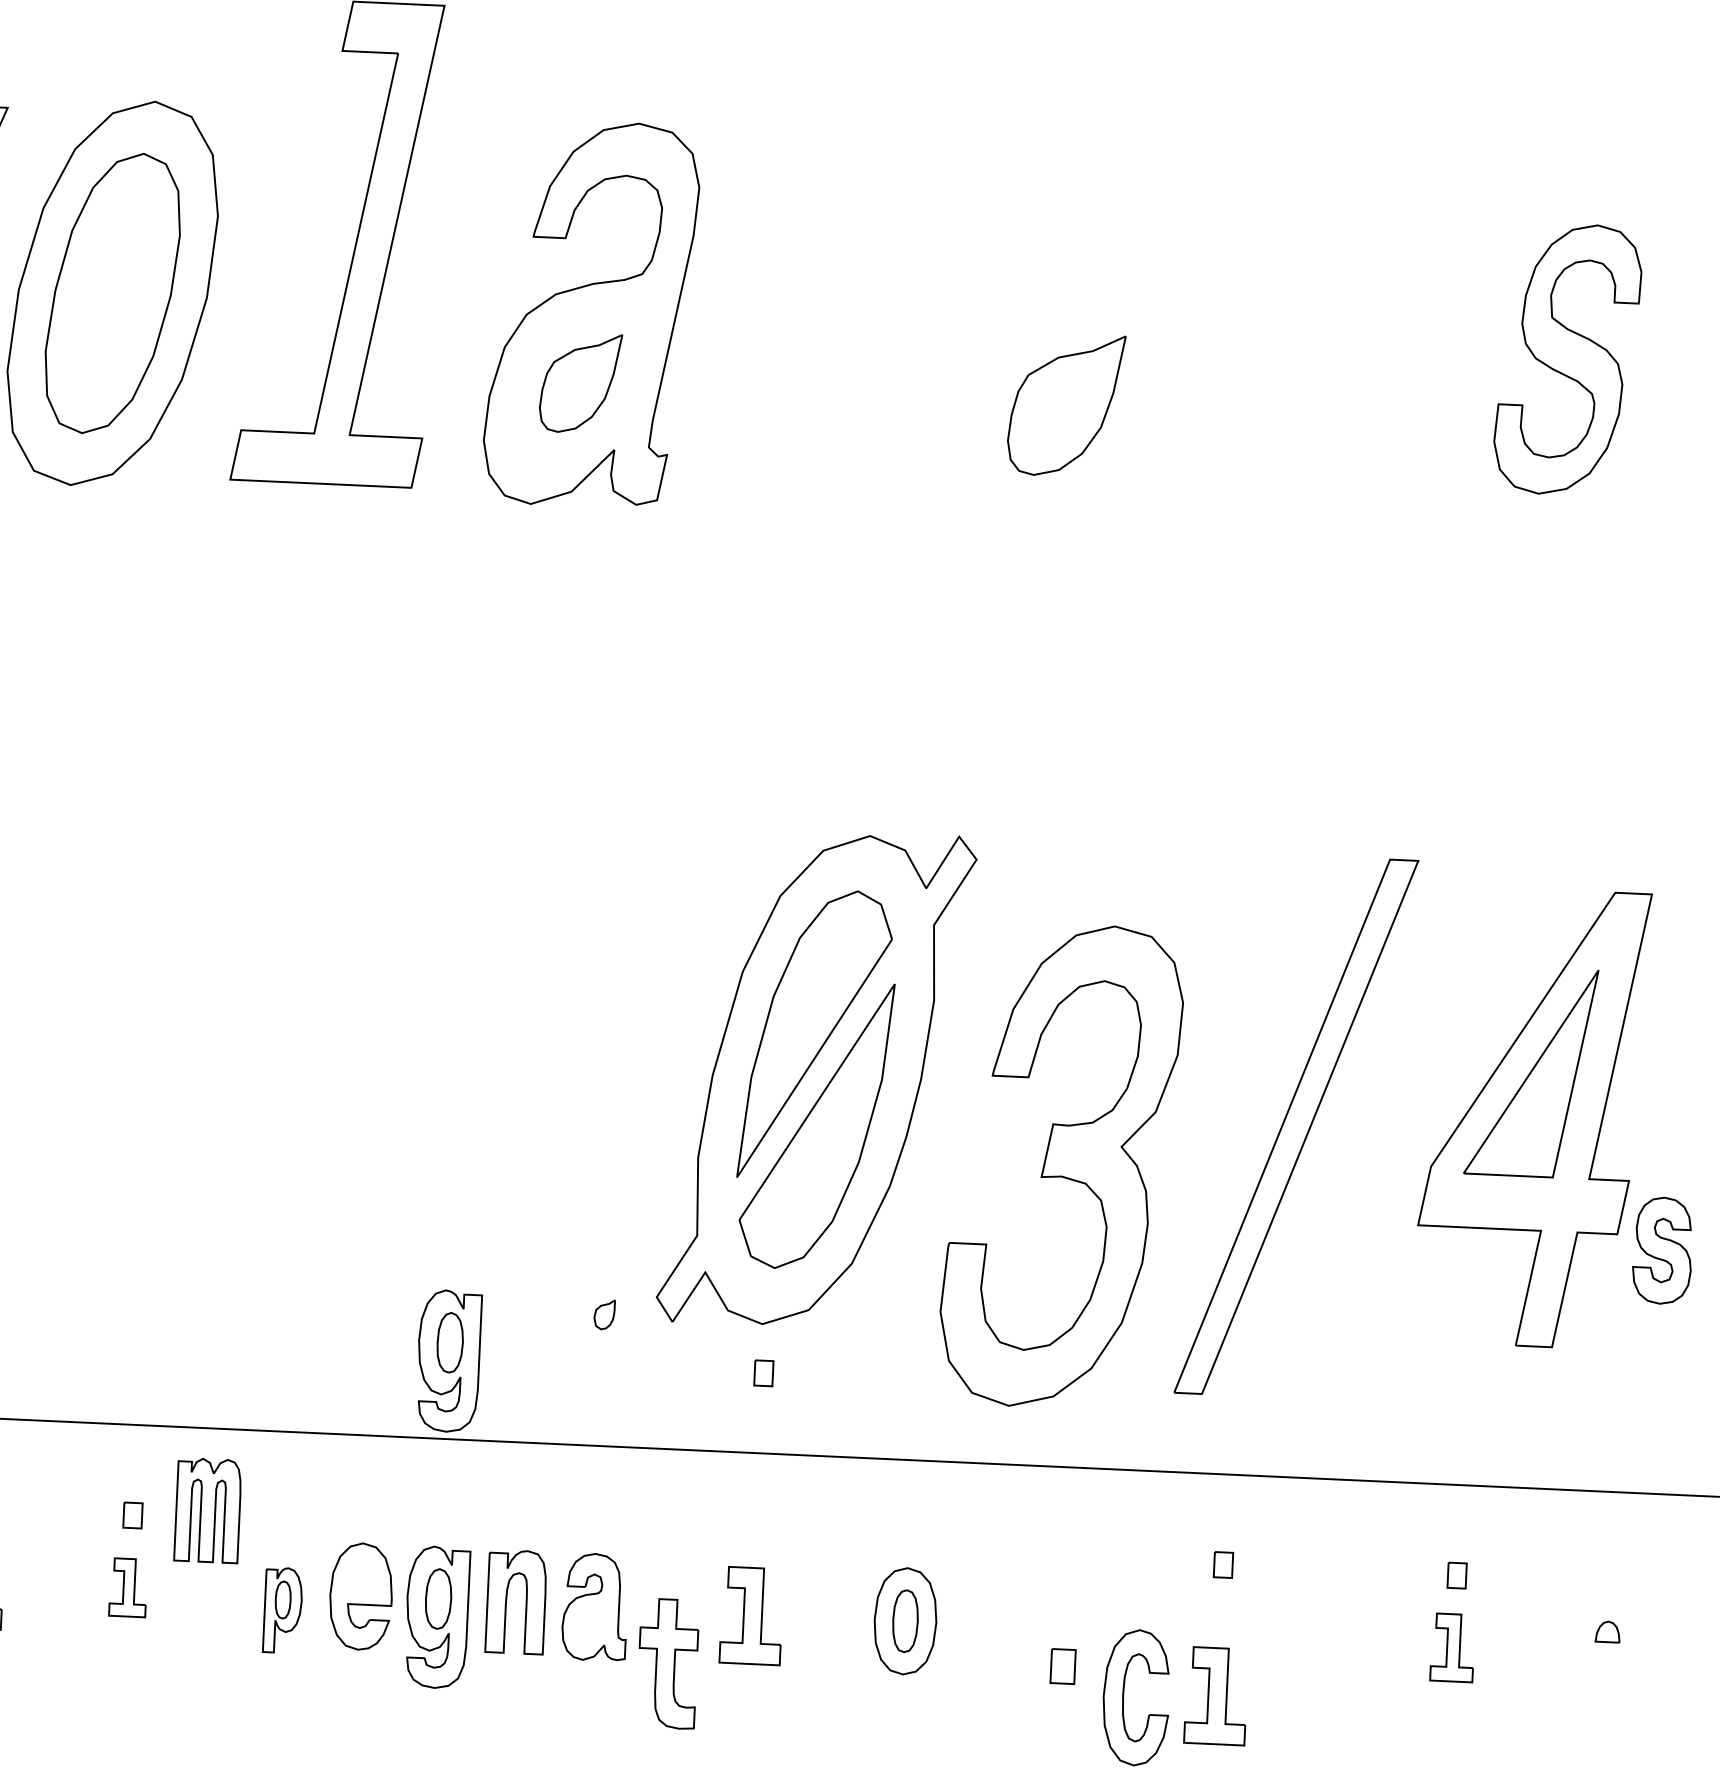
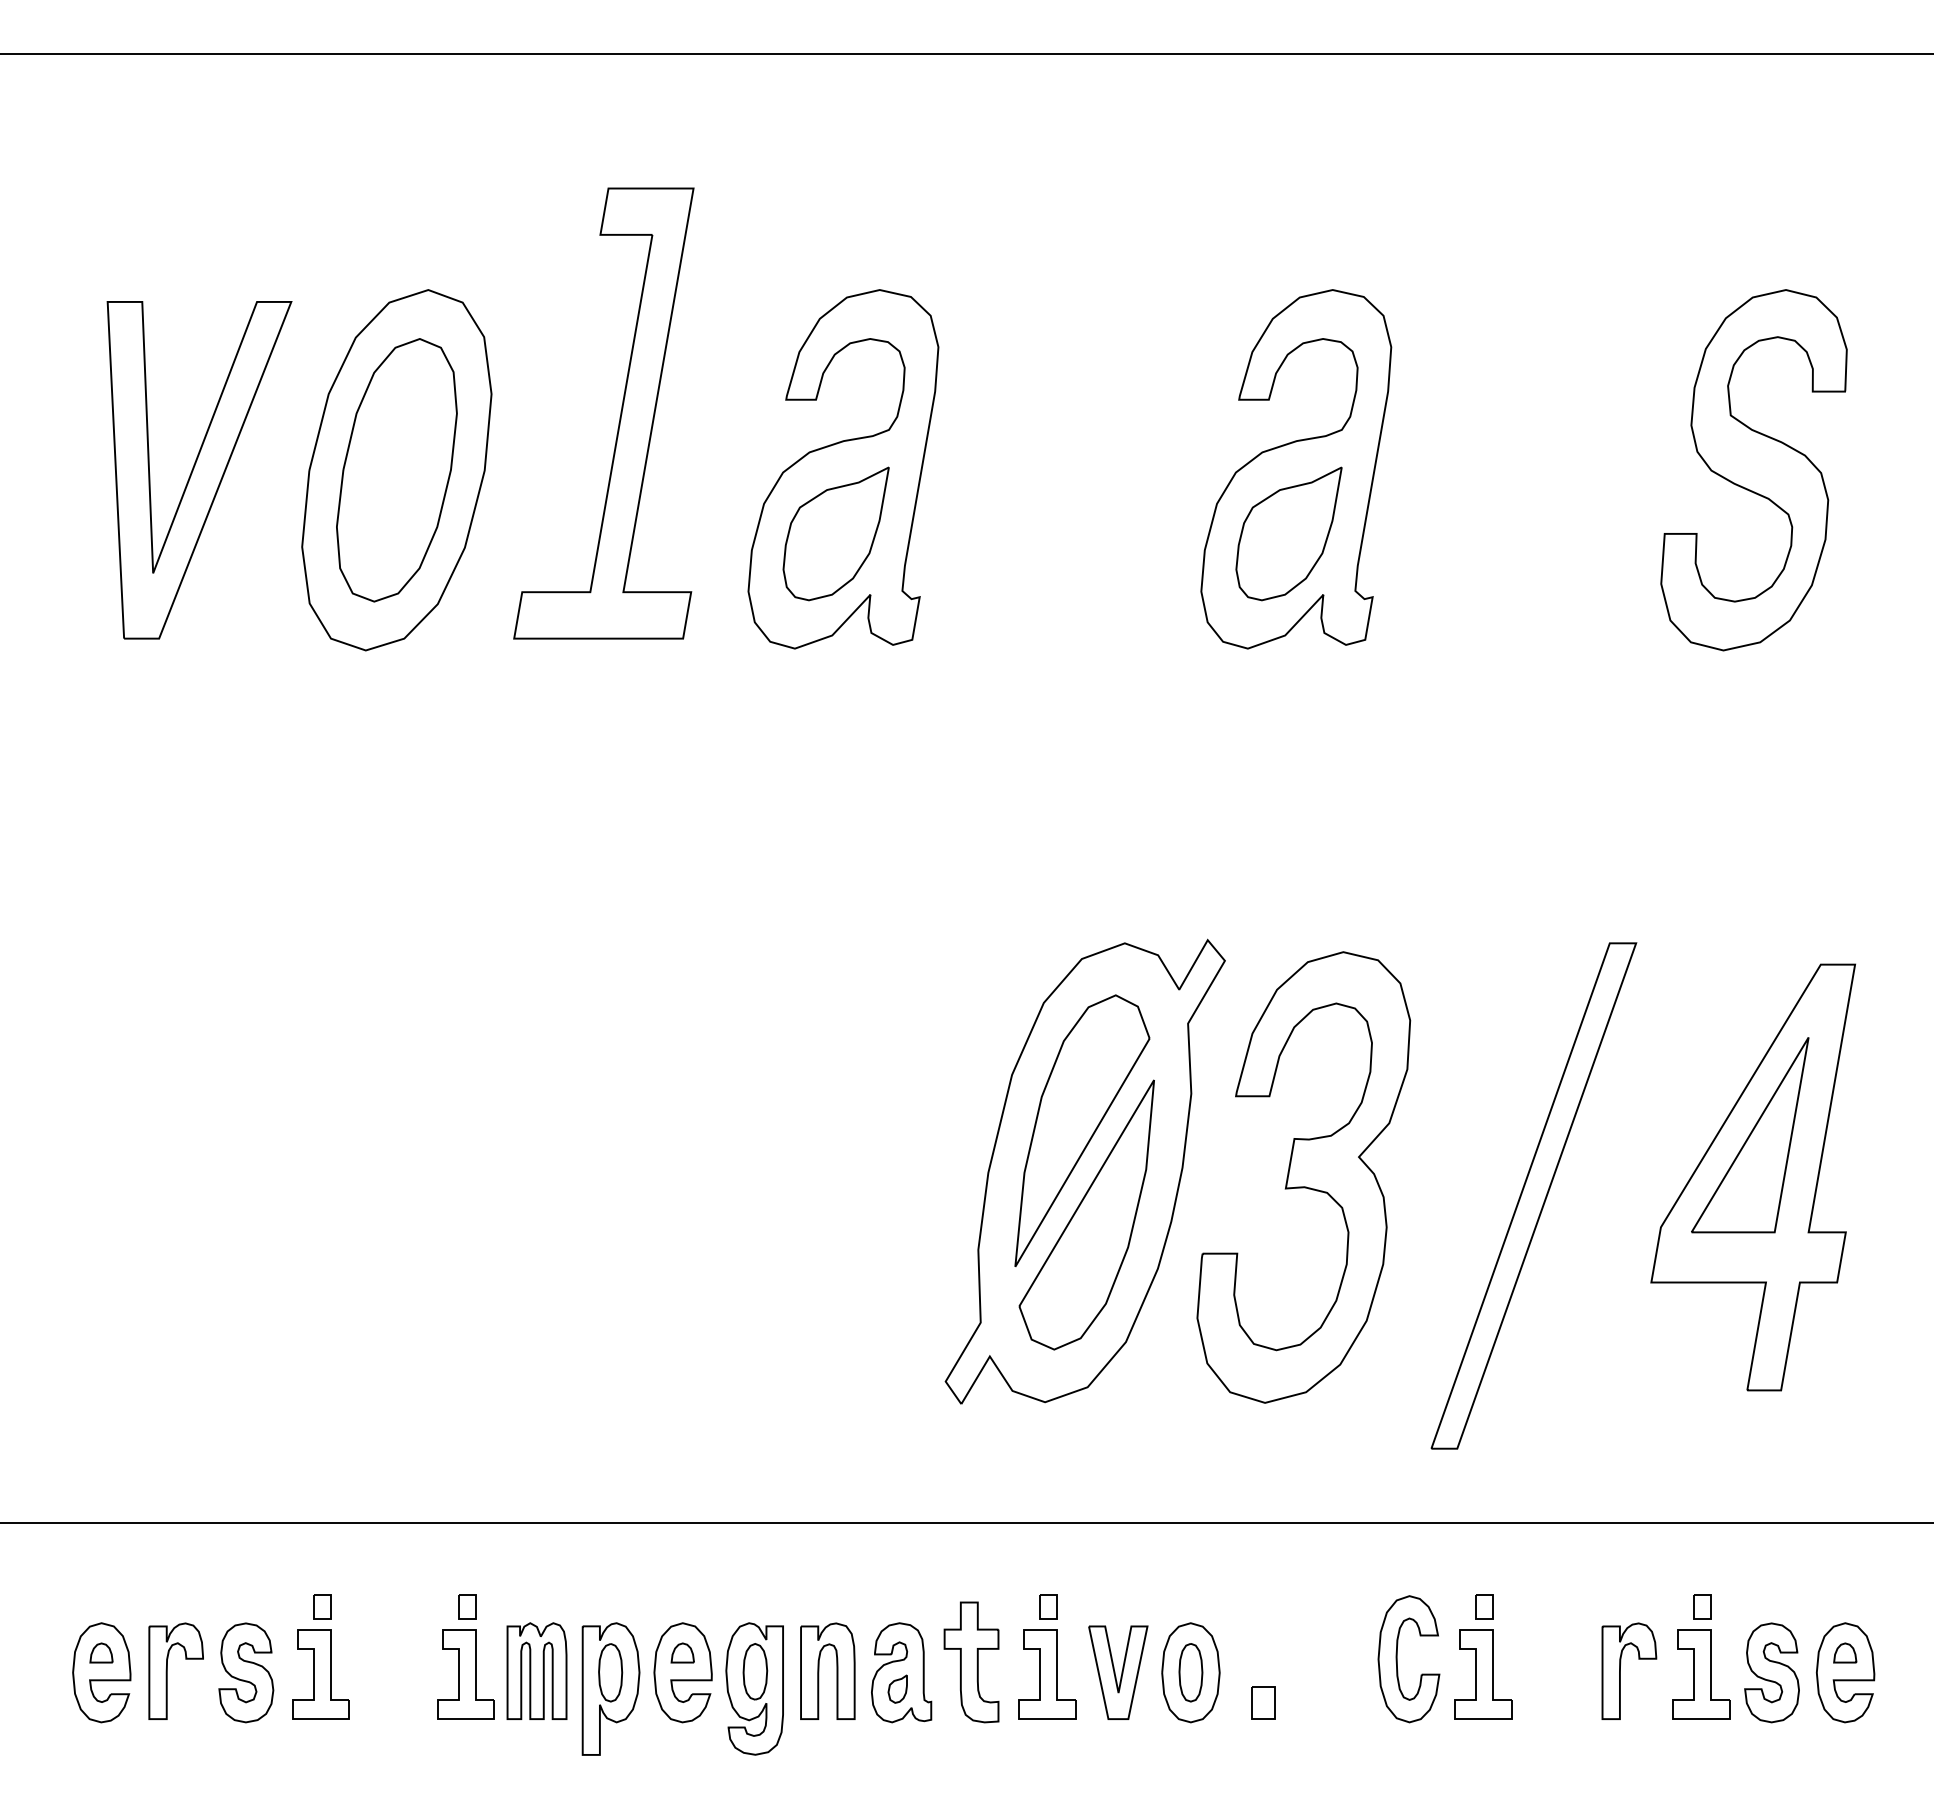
part: (1077, 336) -> (1296, 469), added
part: (1567, 359) -> (1753, 470), size x1.43
part: (579, 382) -> (835, 533), size x1.43
part: (1061, 1166) -> (1303, 1177), moved
part: (1662, 1250) -> (1771, 1672), moved
part: (604, 1314) -> (897, 1688), moved
part: (448, 1360) -> (754, 1449), removed
part: (763, 1372) -> (1048, 1606), moved
part: (207, 1509) -> (536, 1670), moved
part: (361, 1574) -> (682, 1652), added
part: (127, 1587) -> (465, 1674), size x1.67
part: (282, 1609) -> (610, 1688), size x1.67
part: (827, 1617) -> (1118, 1672), added
part: (1366, 1639) -> (1620, 1670), added
part: (1452, 1647) -> (1701, 1674), size x1.43
part: (1607, 1652) -> (1845, 1672), added
part: (667, 1663) -> (971, 1662), moved
part: (1063, 1665) -> (1263, 1702), moved
part: (1216, 1696) -> (1483, 1674), moved
part: (1123, 1697) -> (1397, 1659), moved

